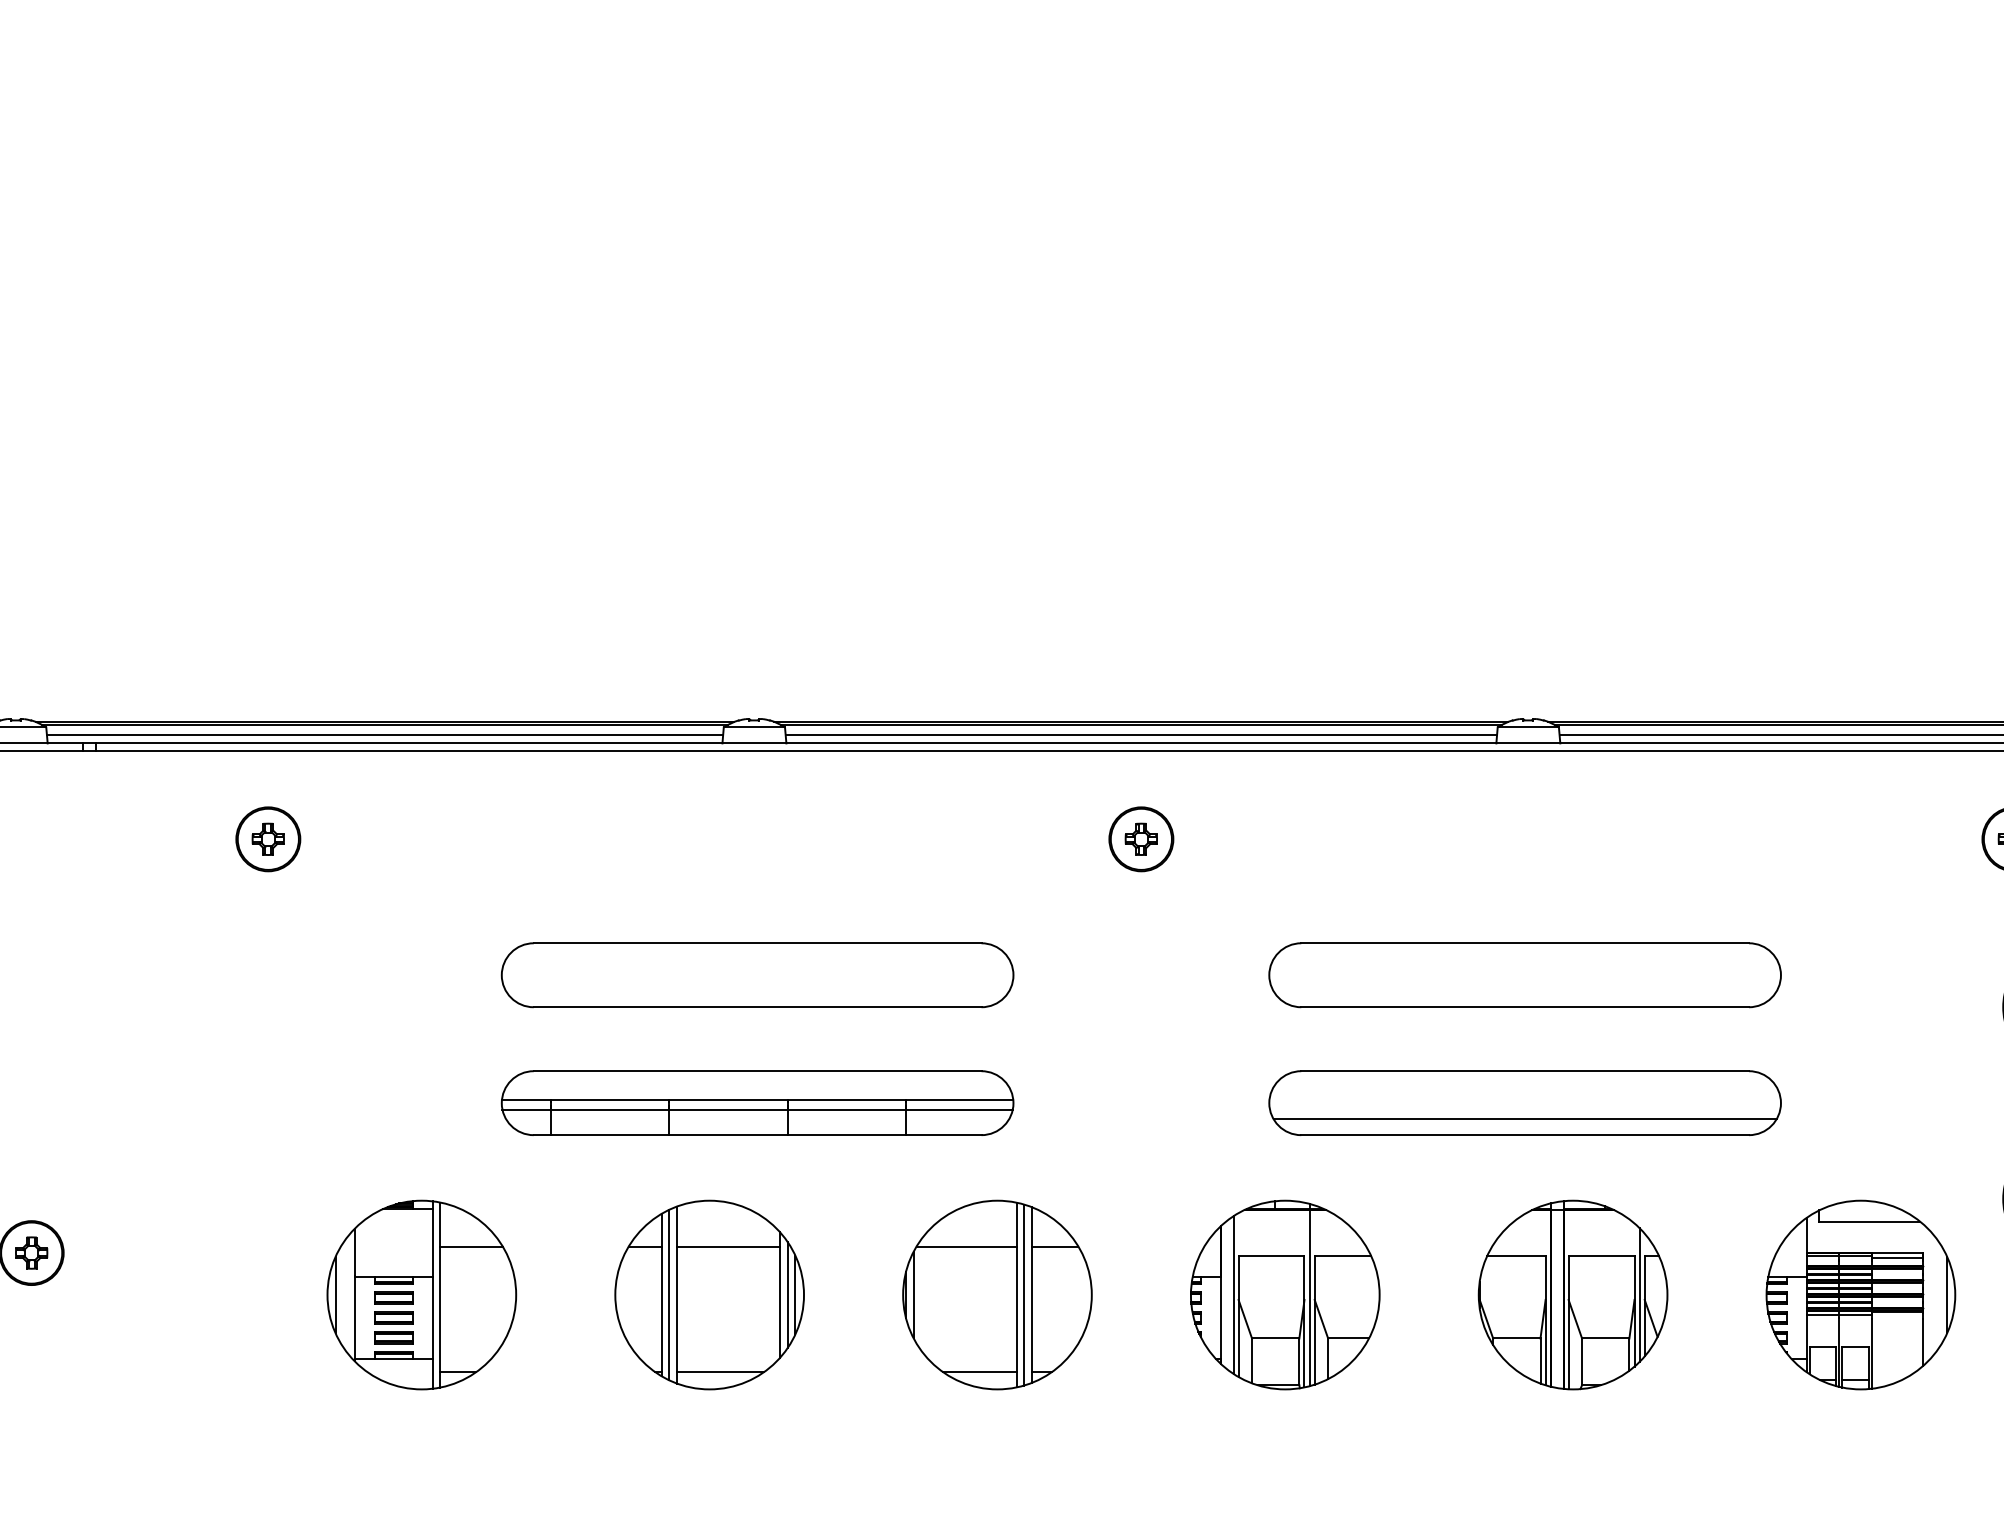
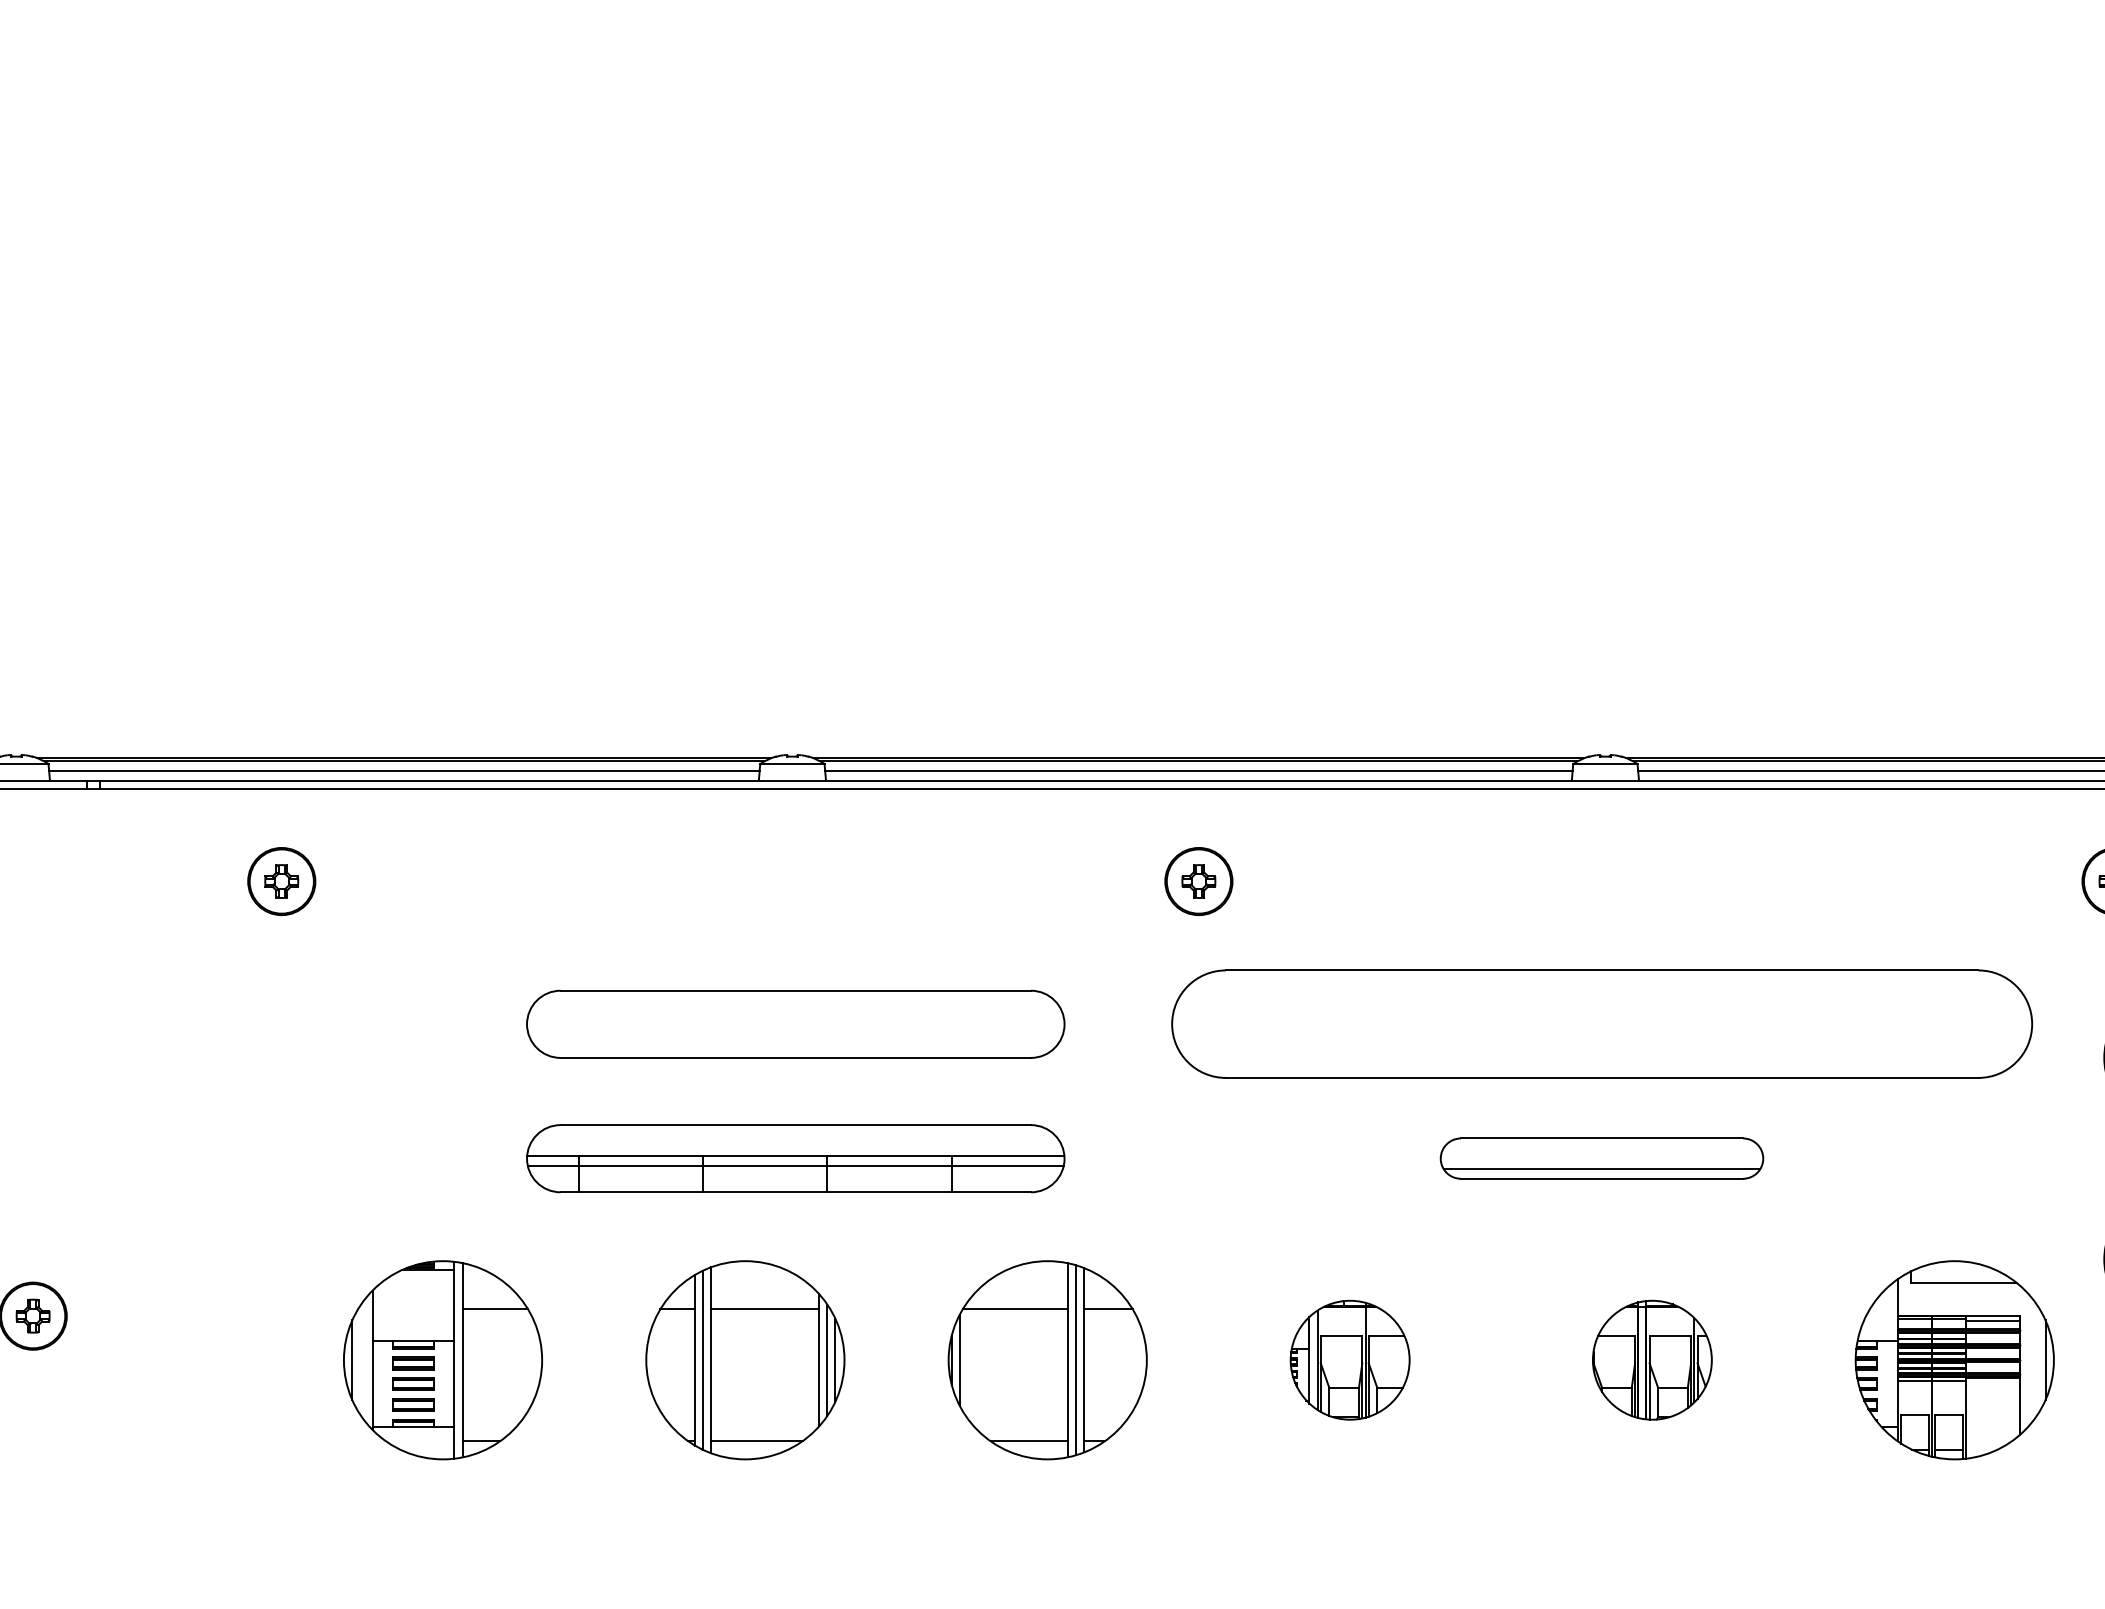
part: (1524, 975) -> (1601, 1024), size x1.6
part: (1524, 1102) -> (1601, 1157), size x0.6
part: (1285, 1294) -> (1350, 1359), size x0.6
part: (1572, 1294) -> (1651, 1359), size x0.6

